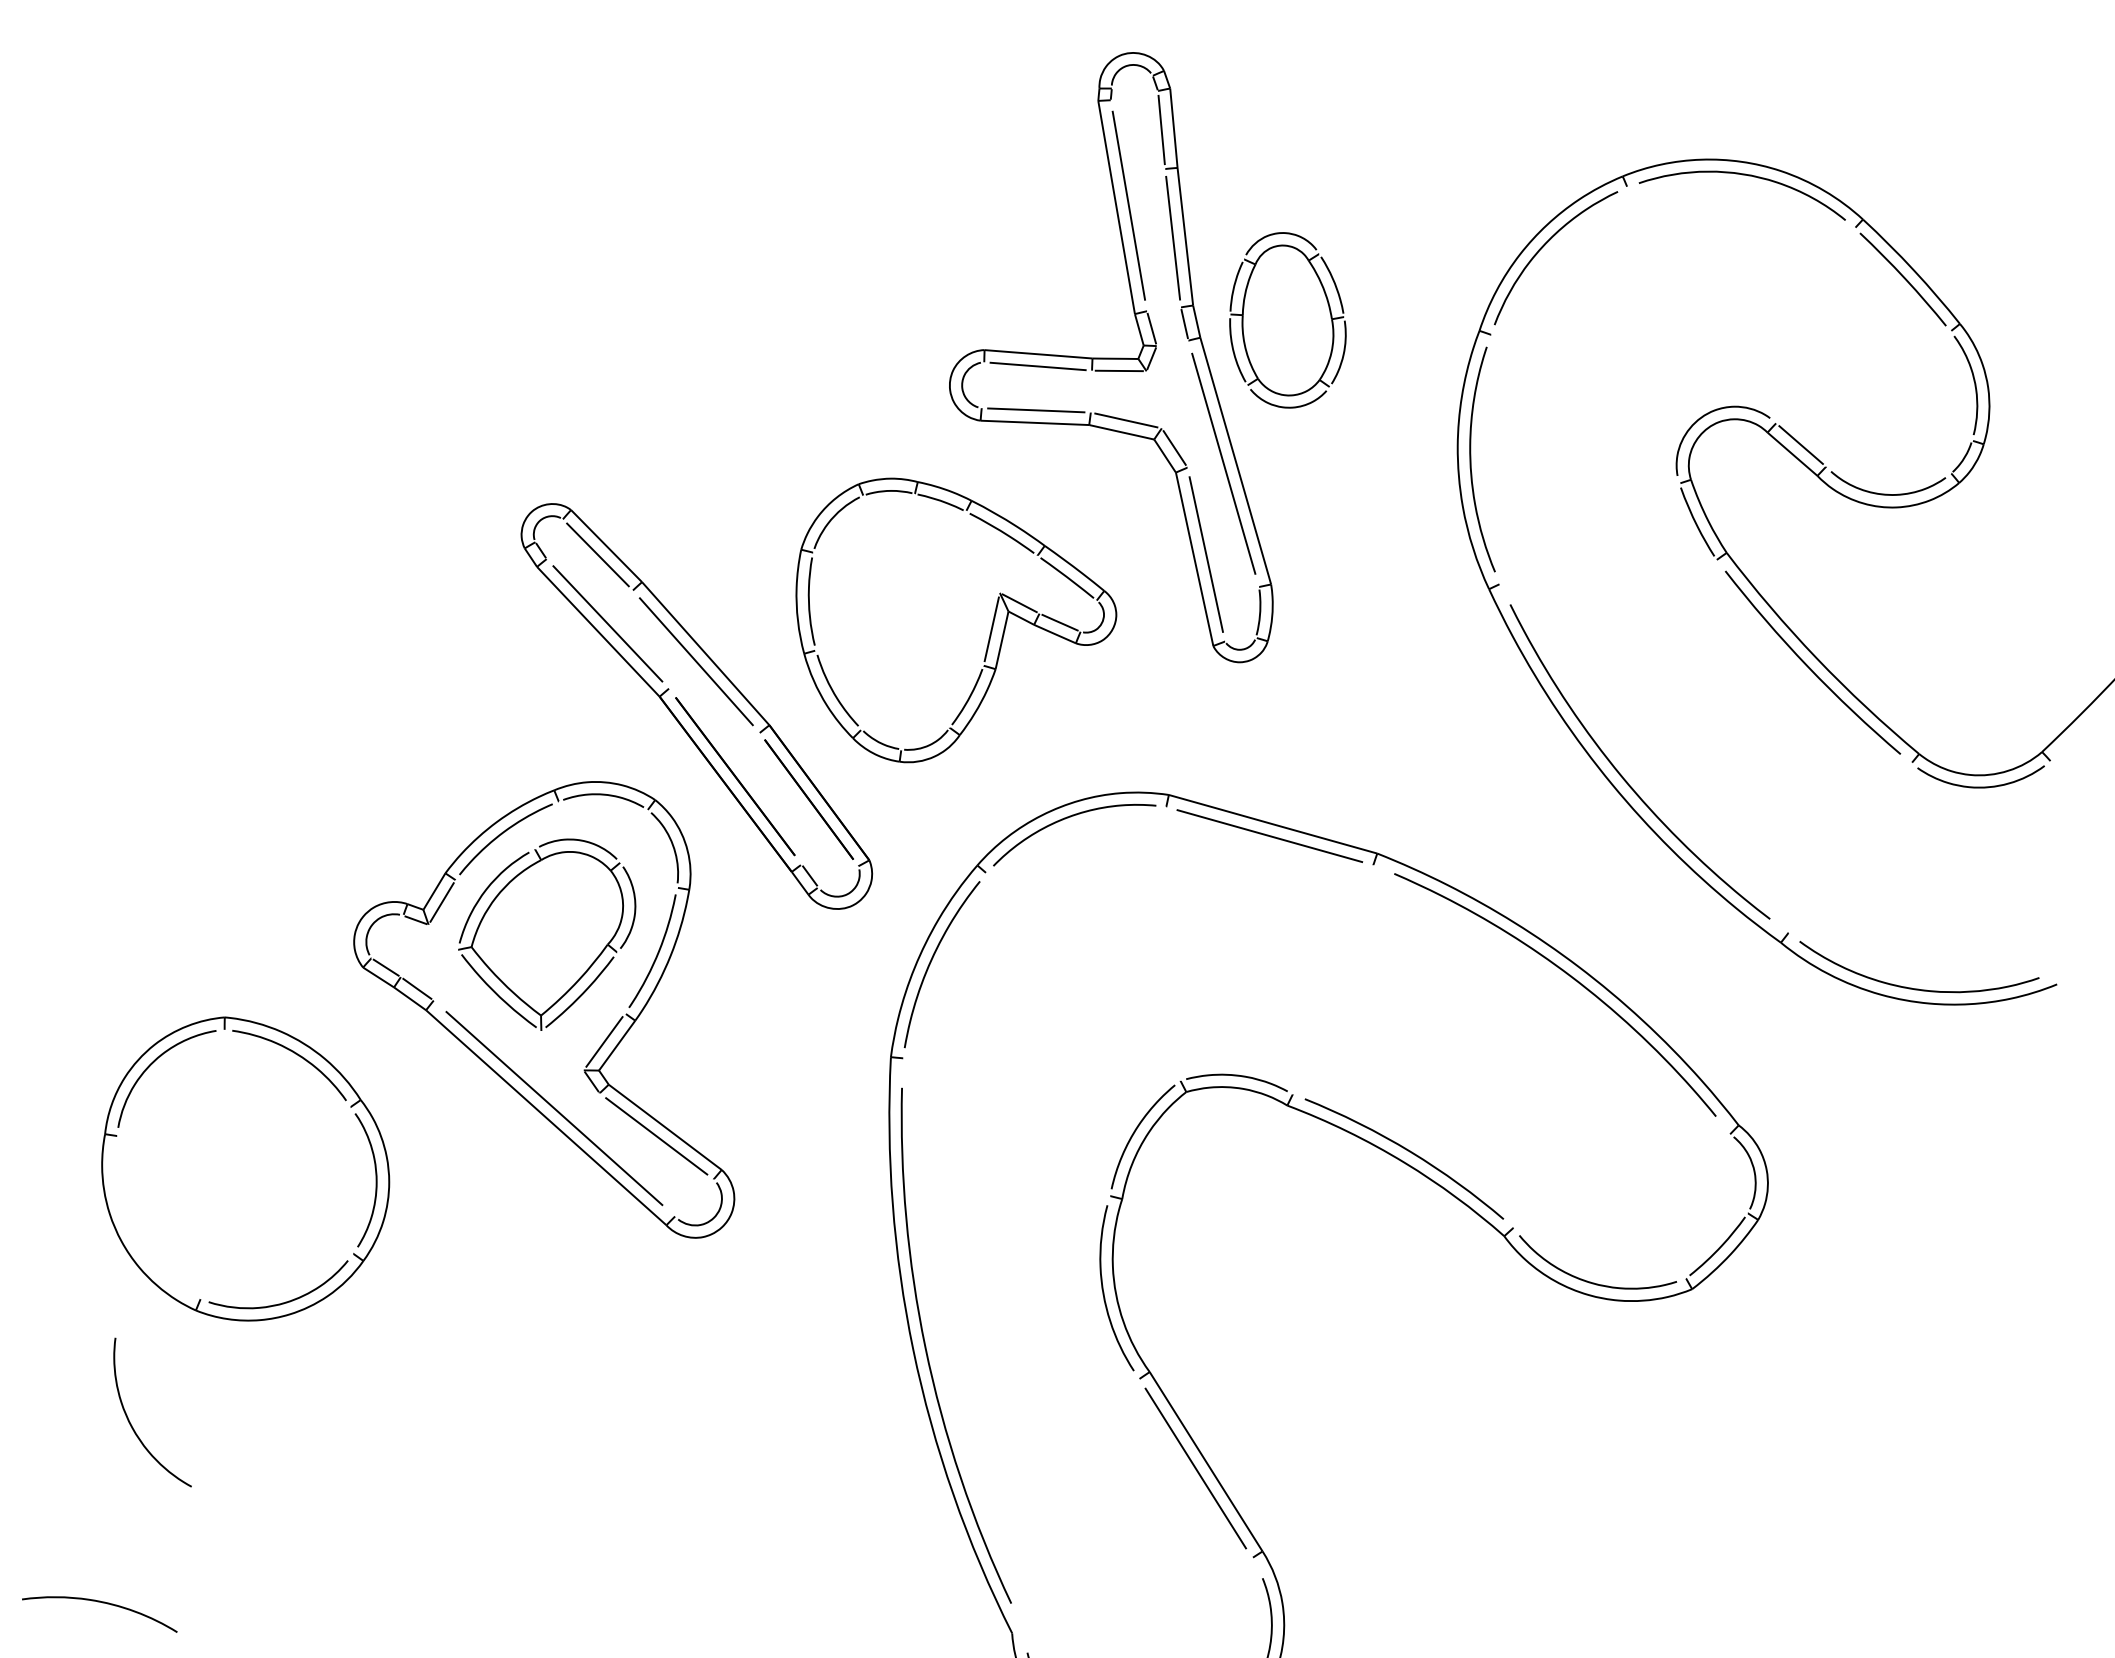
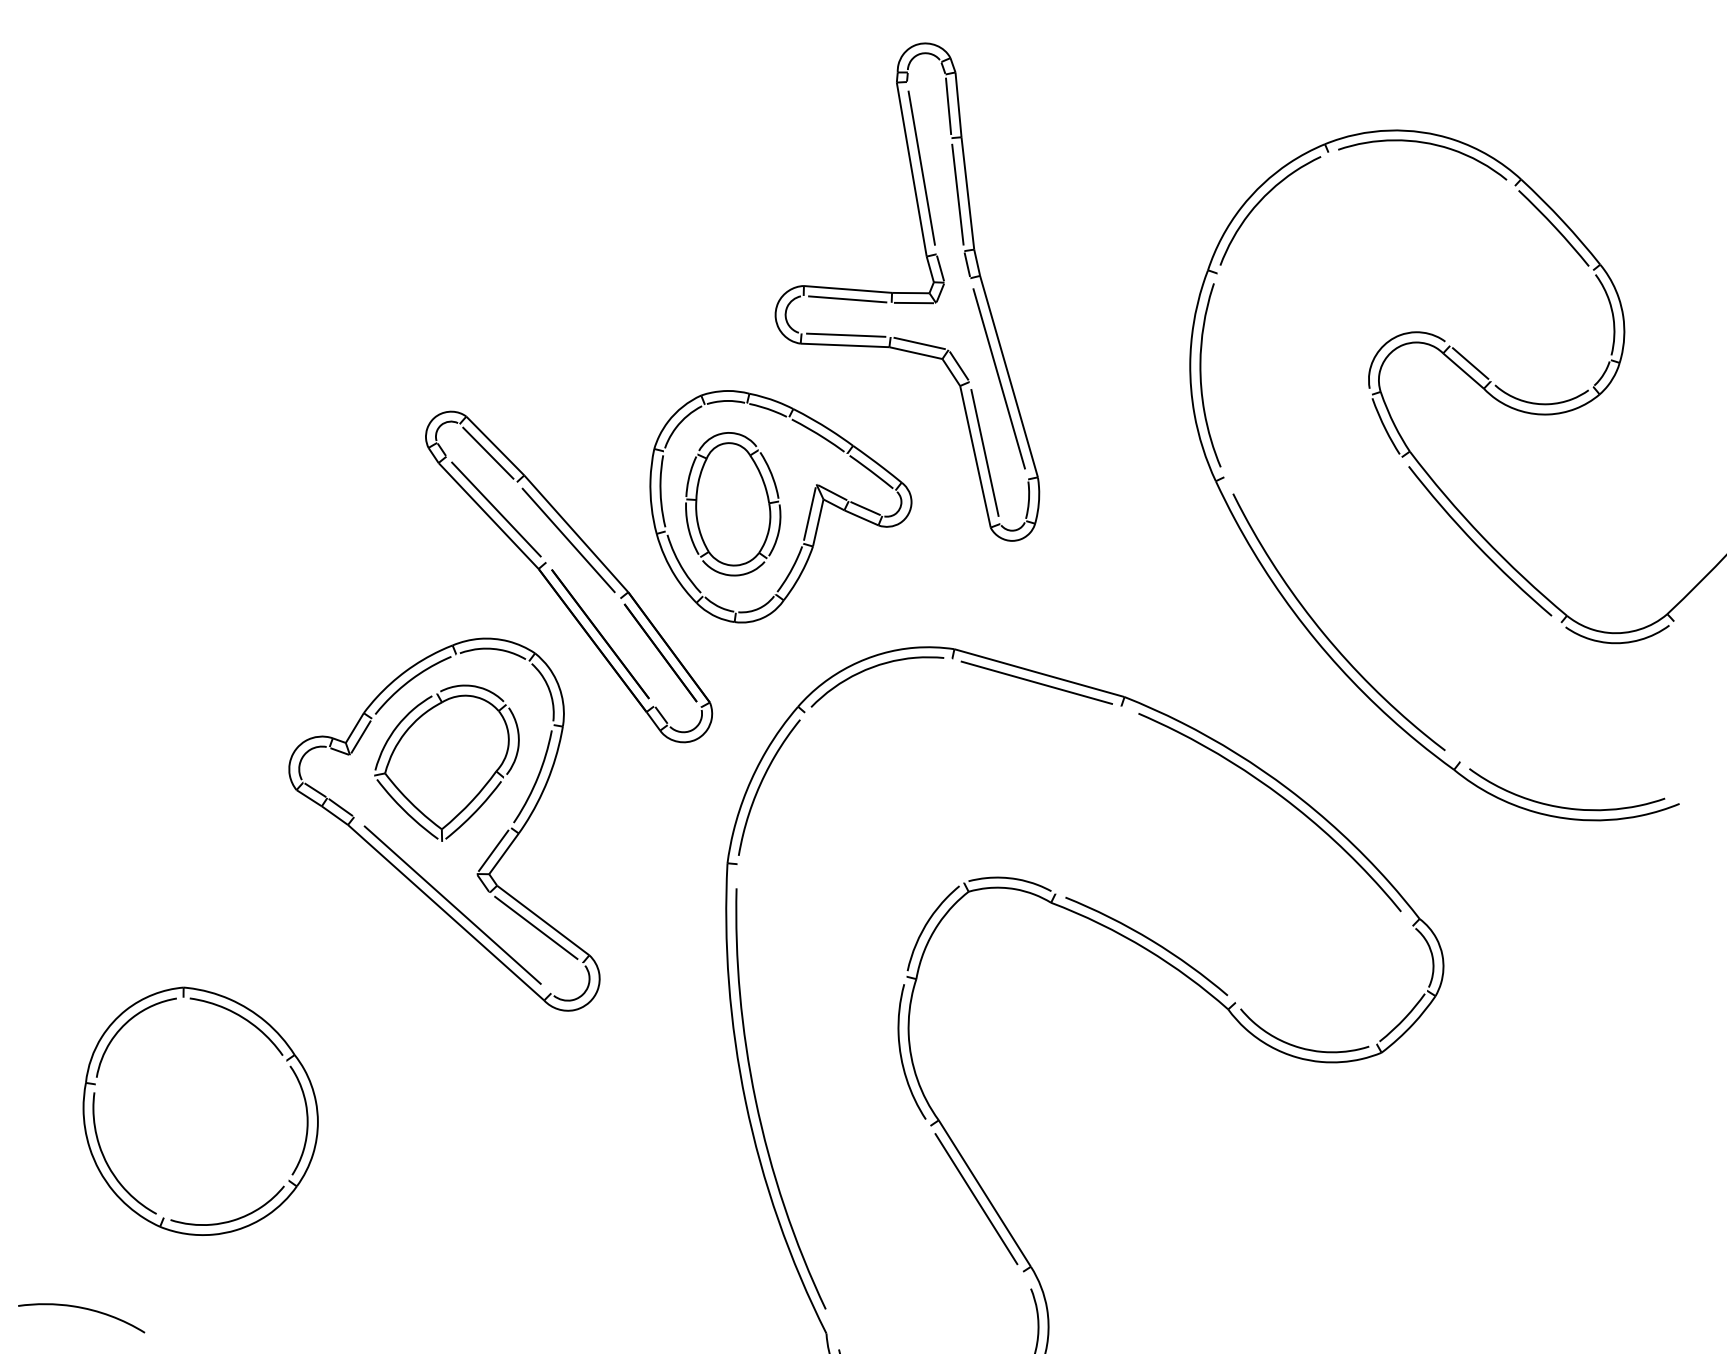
part: (1287, 320) -> (732, 504), moved
part: (245, 1168) -> (200, 1110), moved

